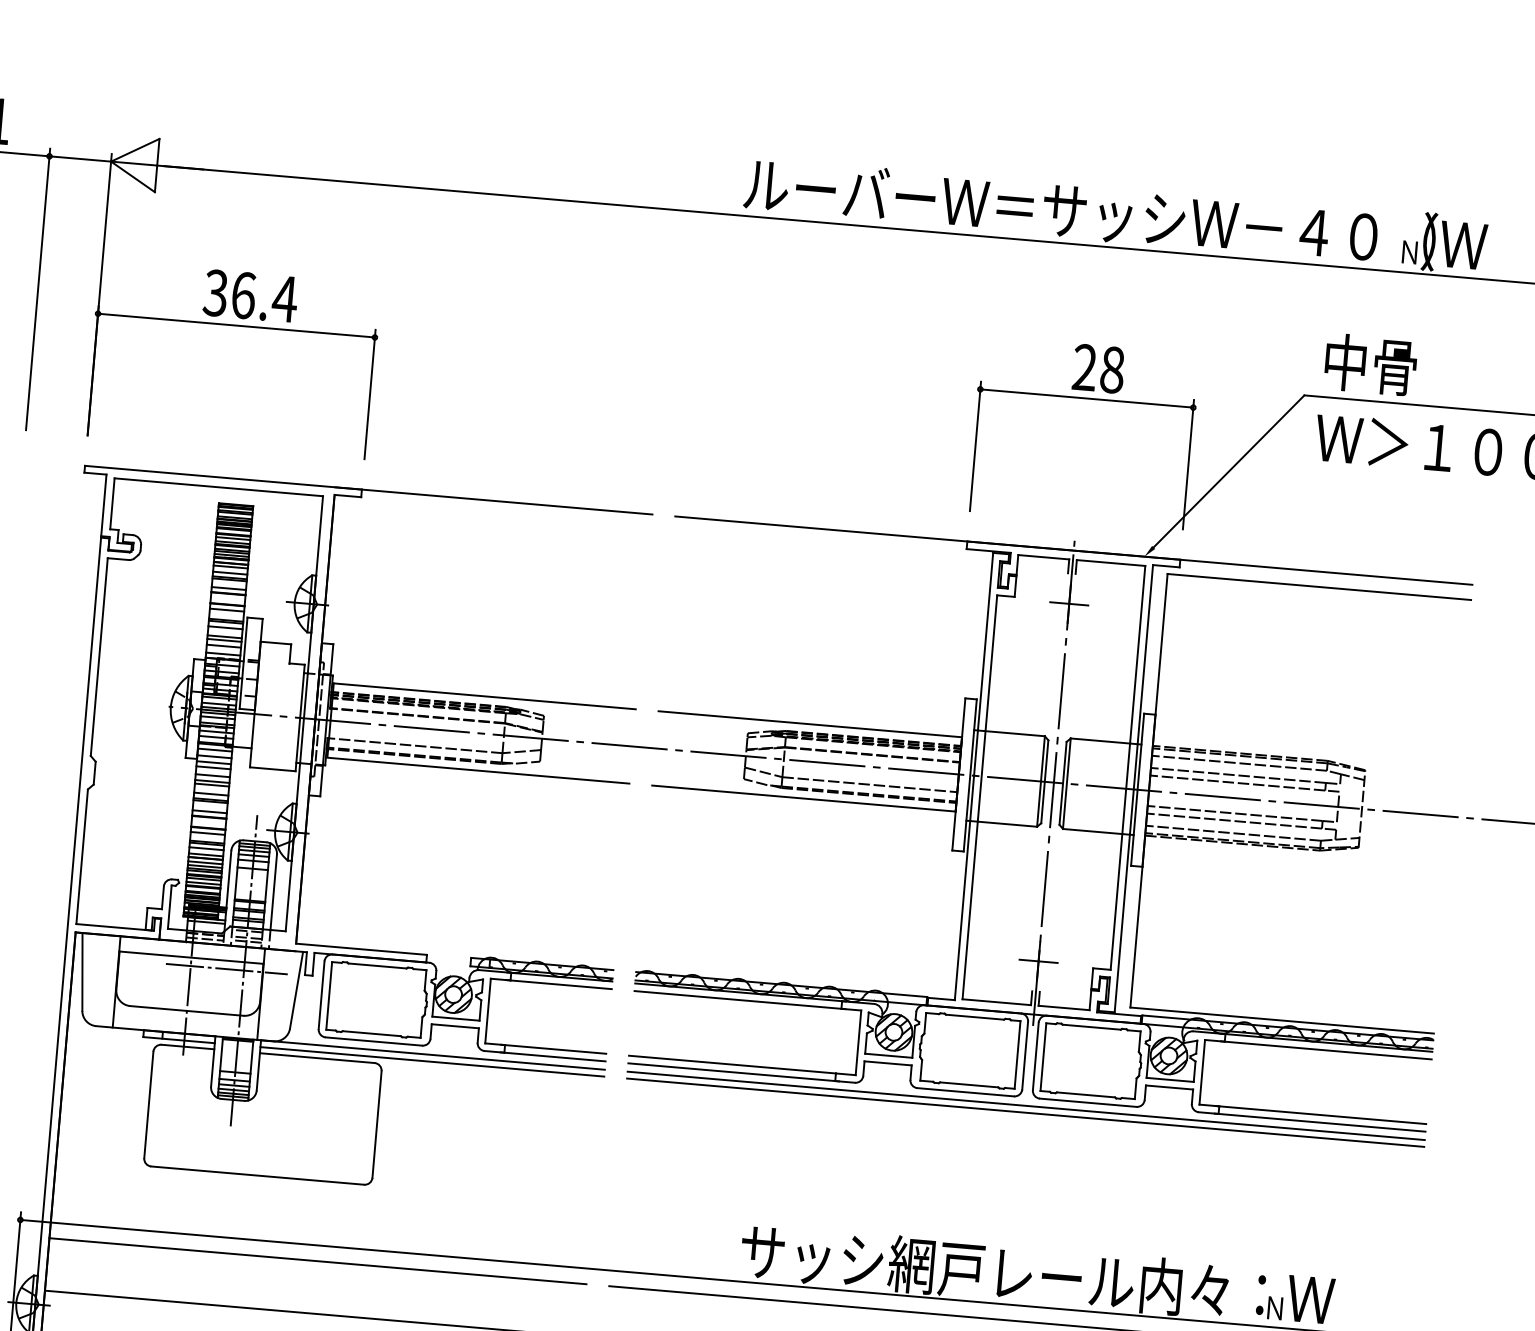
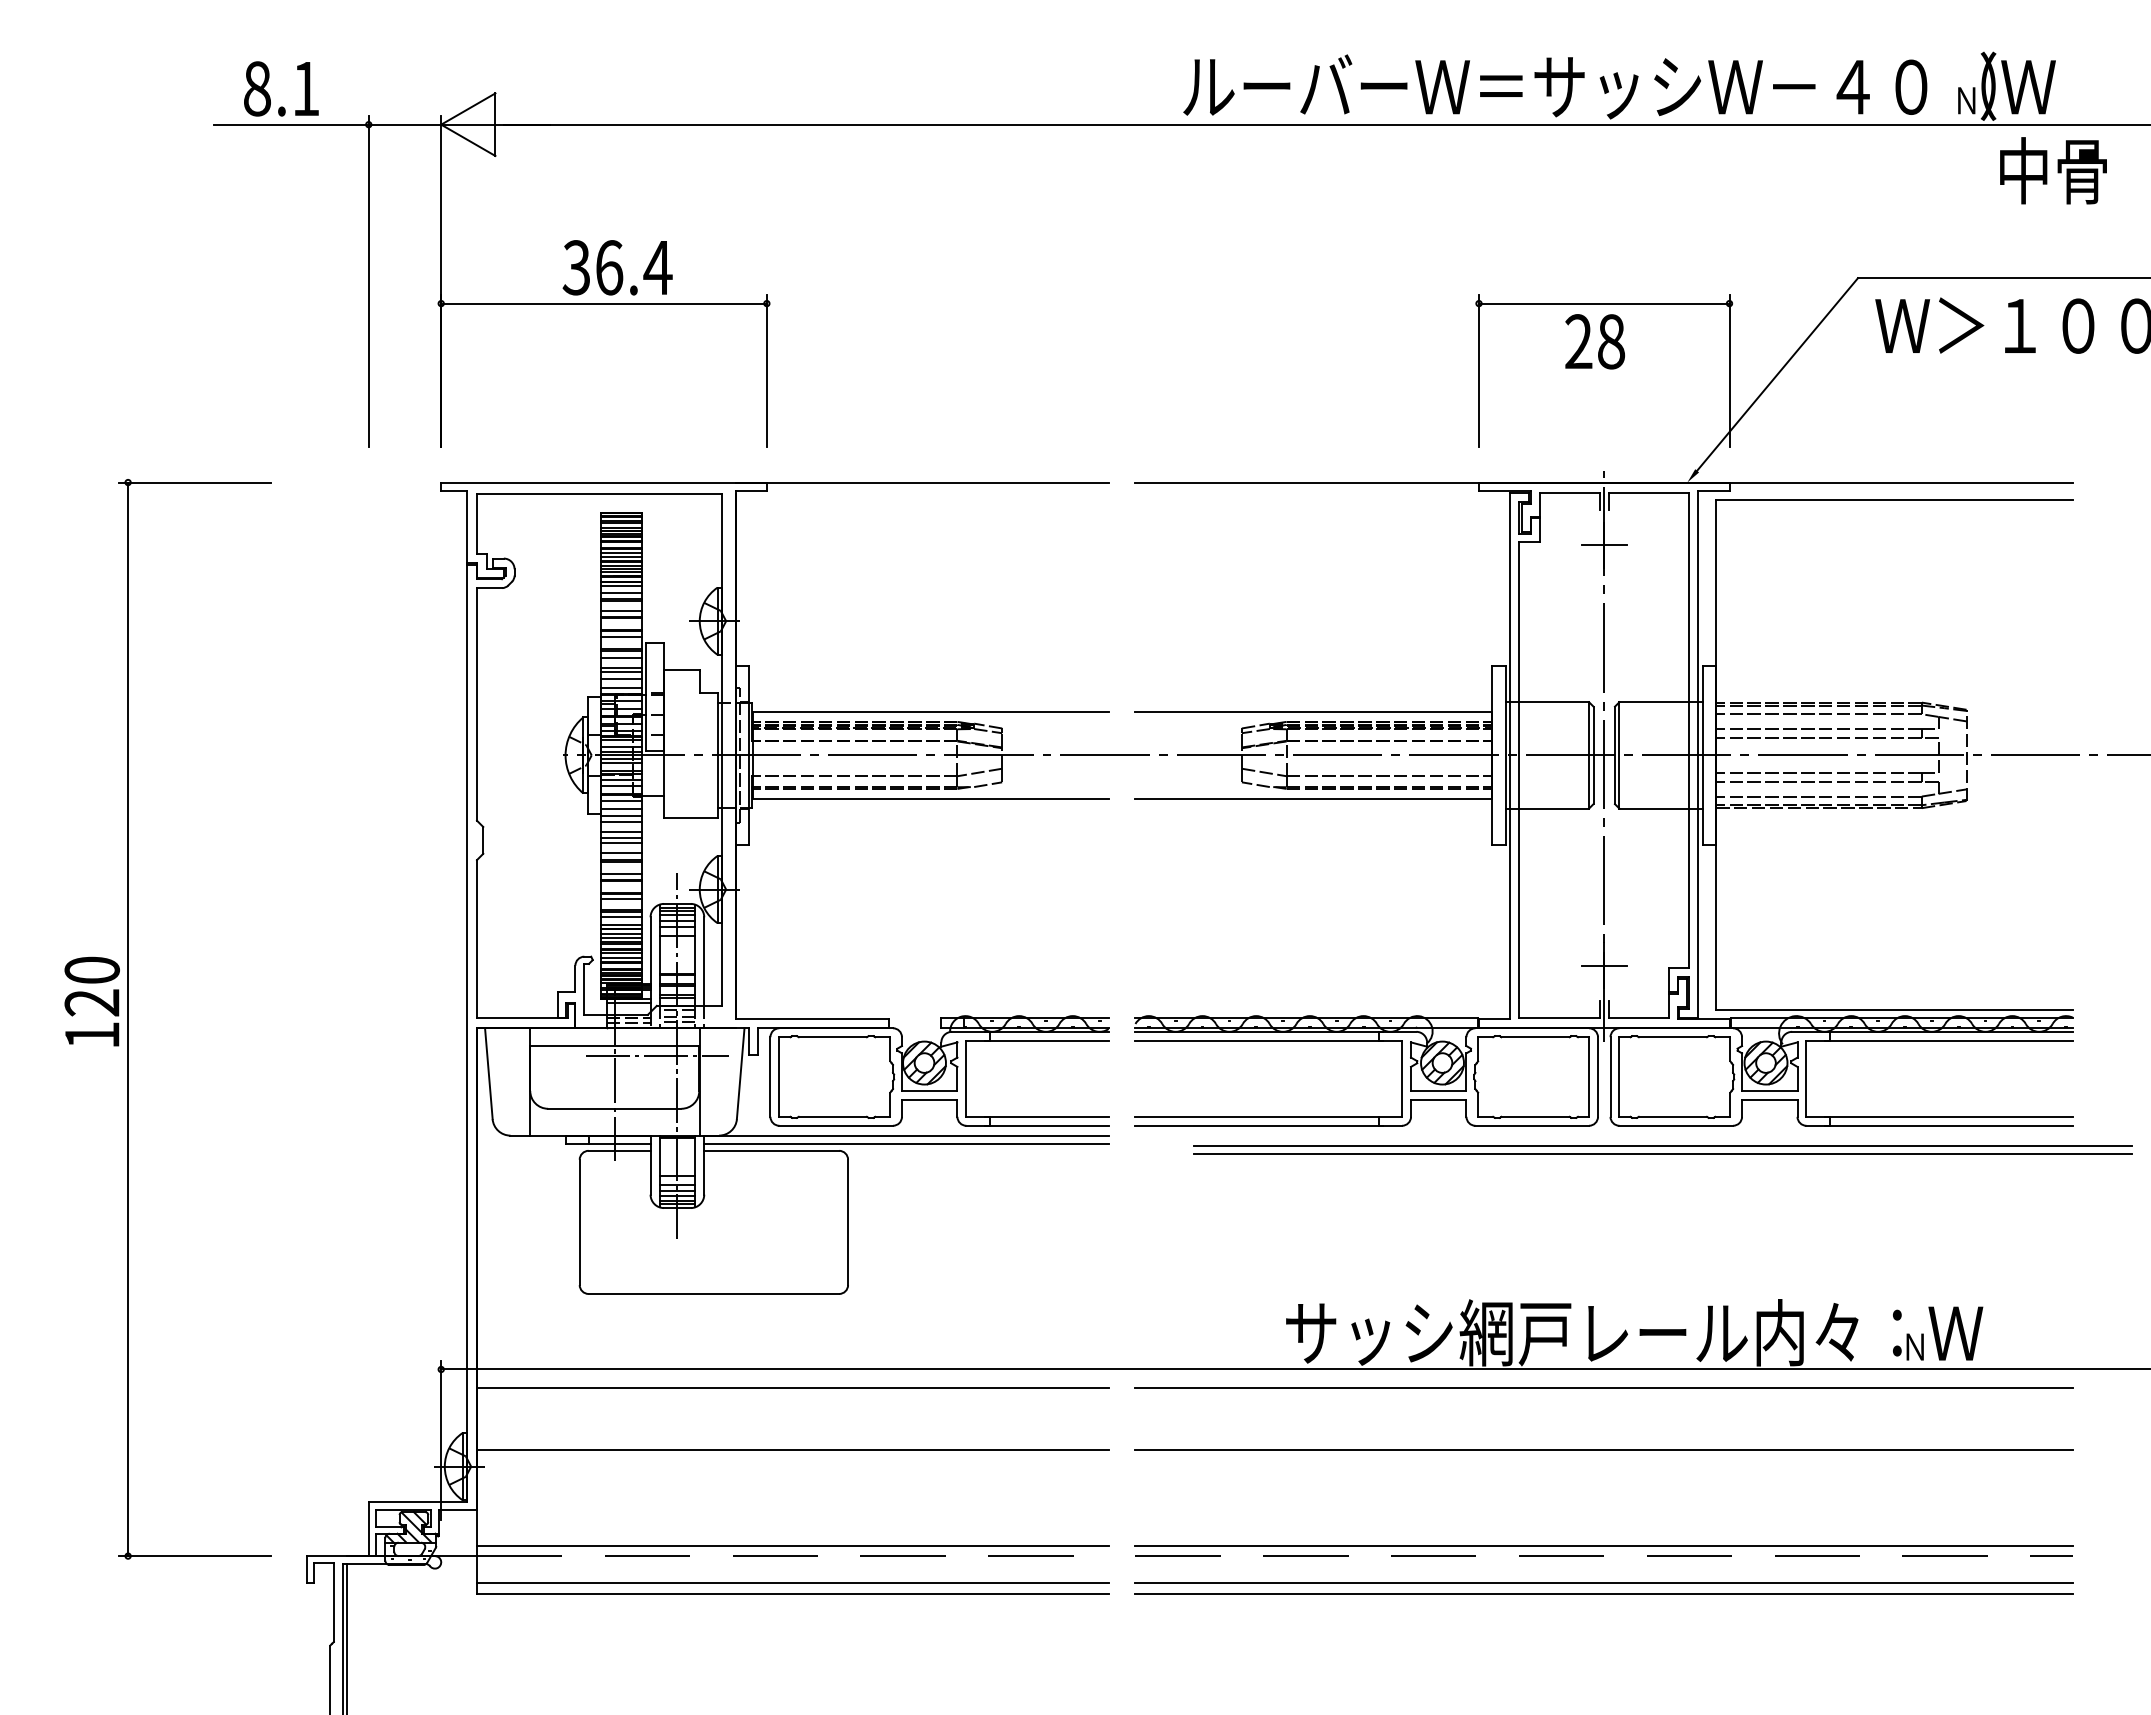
text: (1370, 364) -> (2053, 170), moved
text: (1098, 368) -> (1594, 341), moved
part: (1025, 1109) -> (1662, 1149), moved

